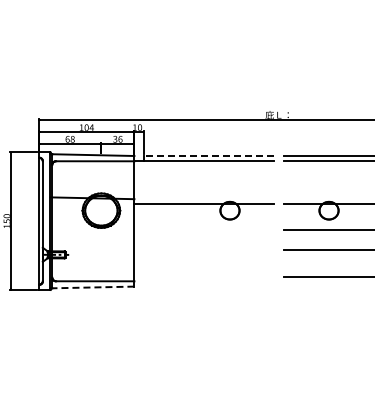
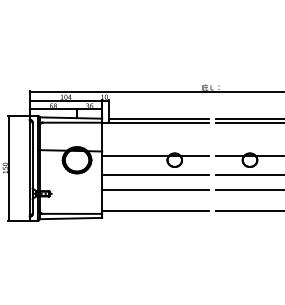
line: (208, 156) -> (158, 119), dashed -> solid
line: (204, 229) -> (155, 174), added
line: (204, 249) -> (155, 189), added
line: (204, 277) -> (155, 210), added
line: (92, 287) -> (70, 218), dashed -> solid

